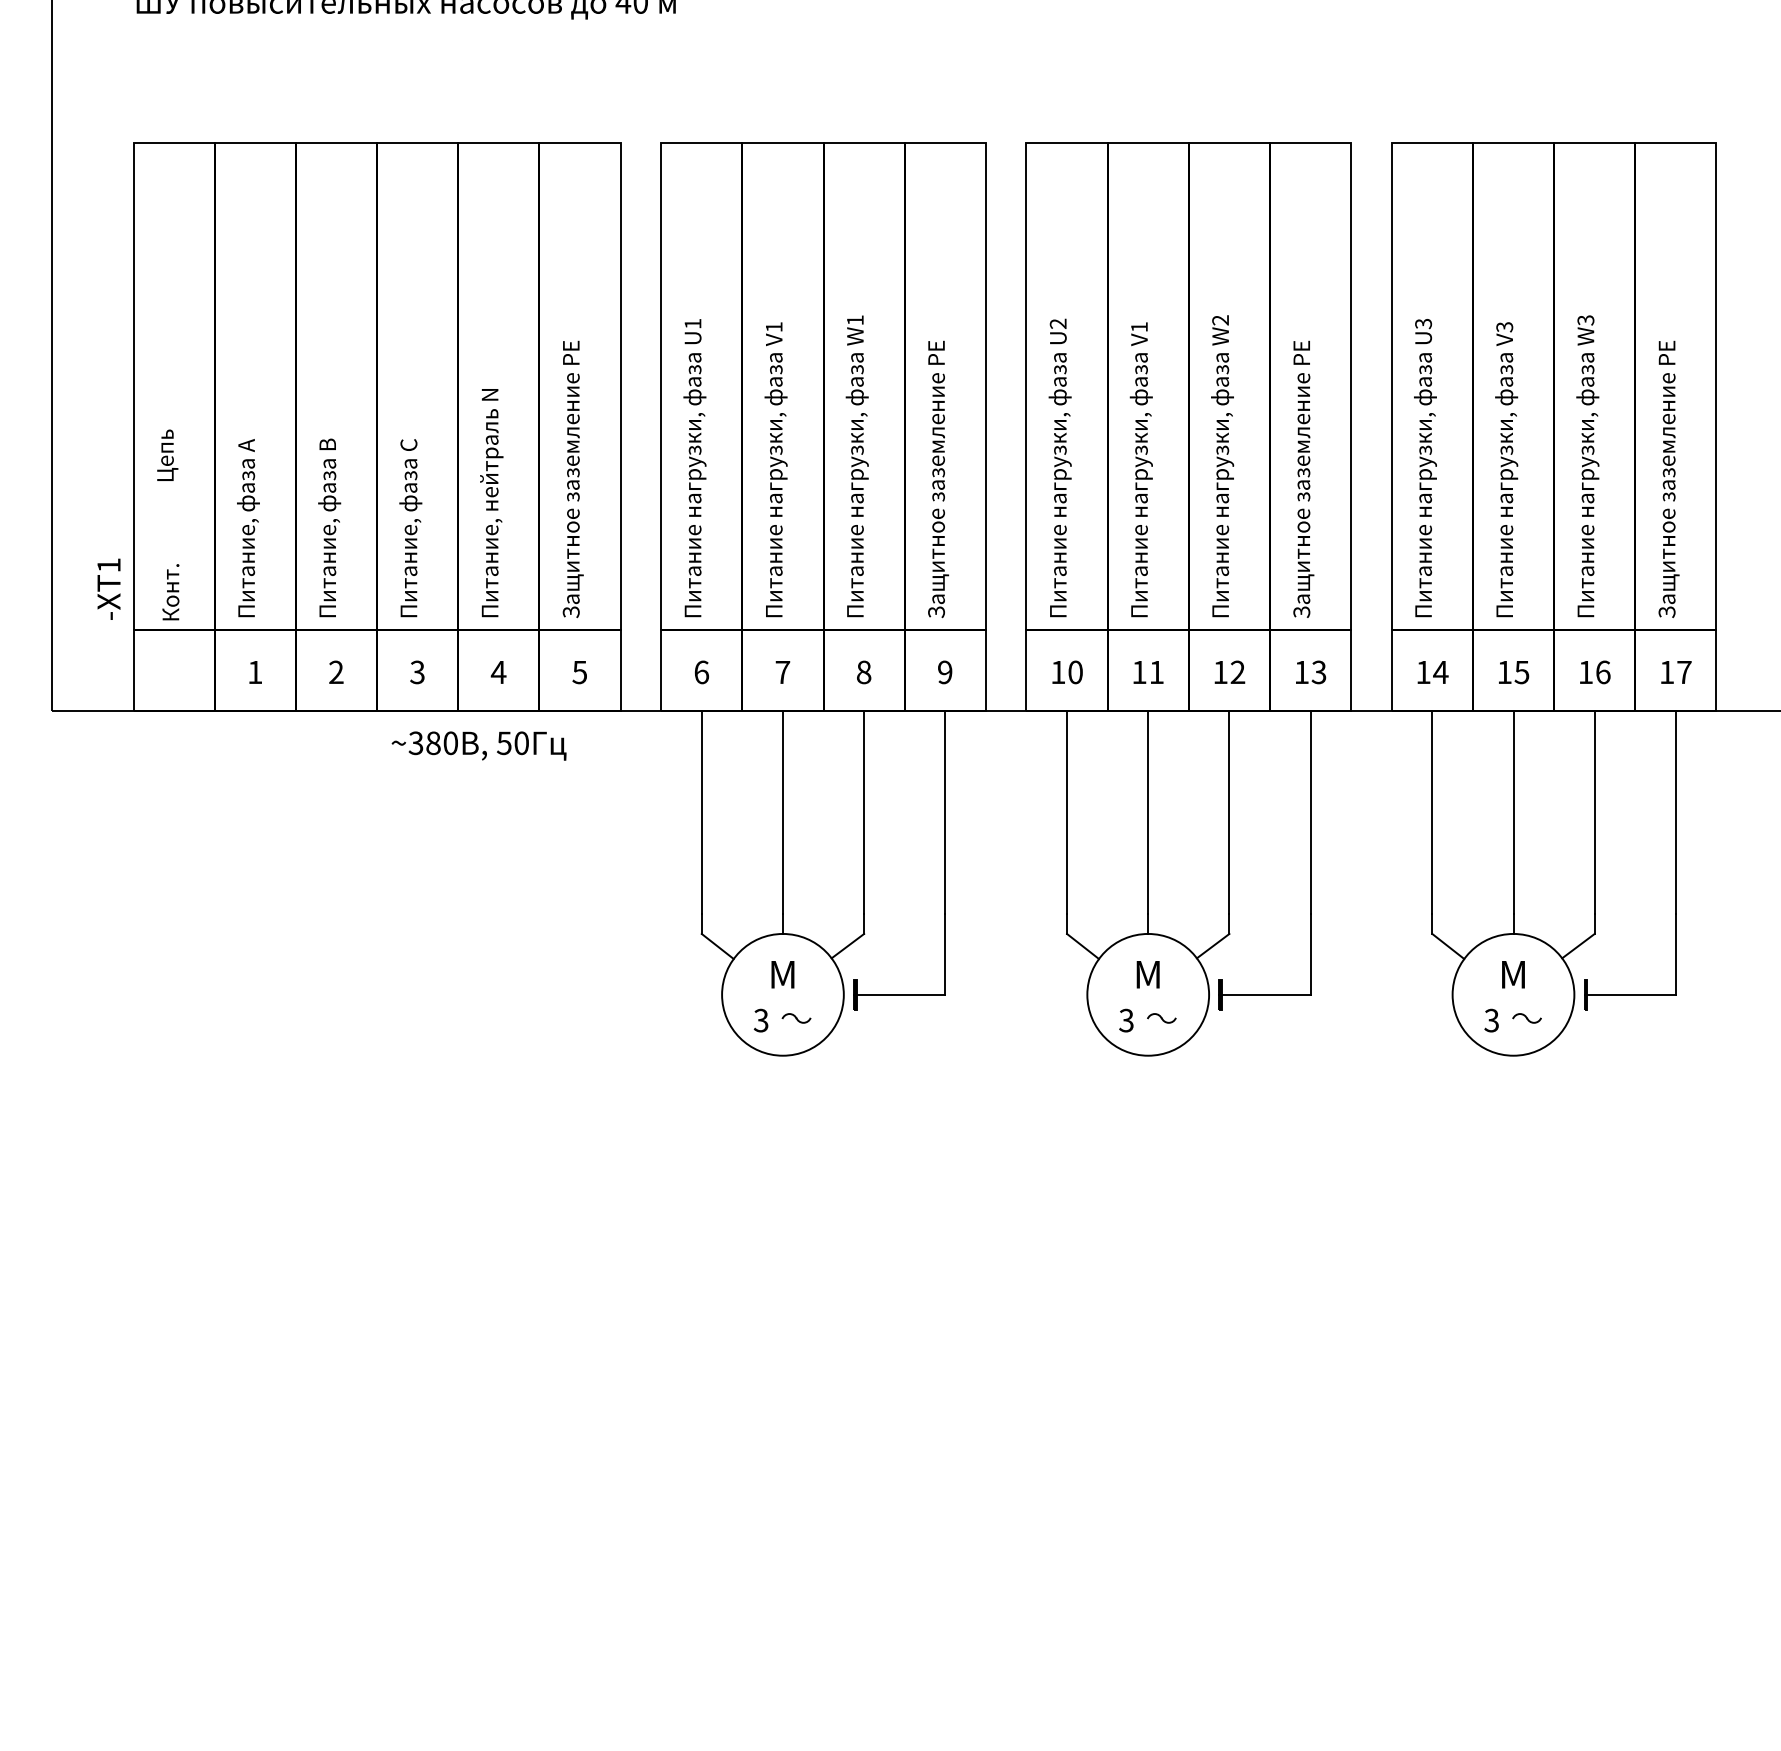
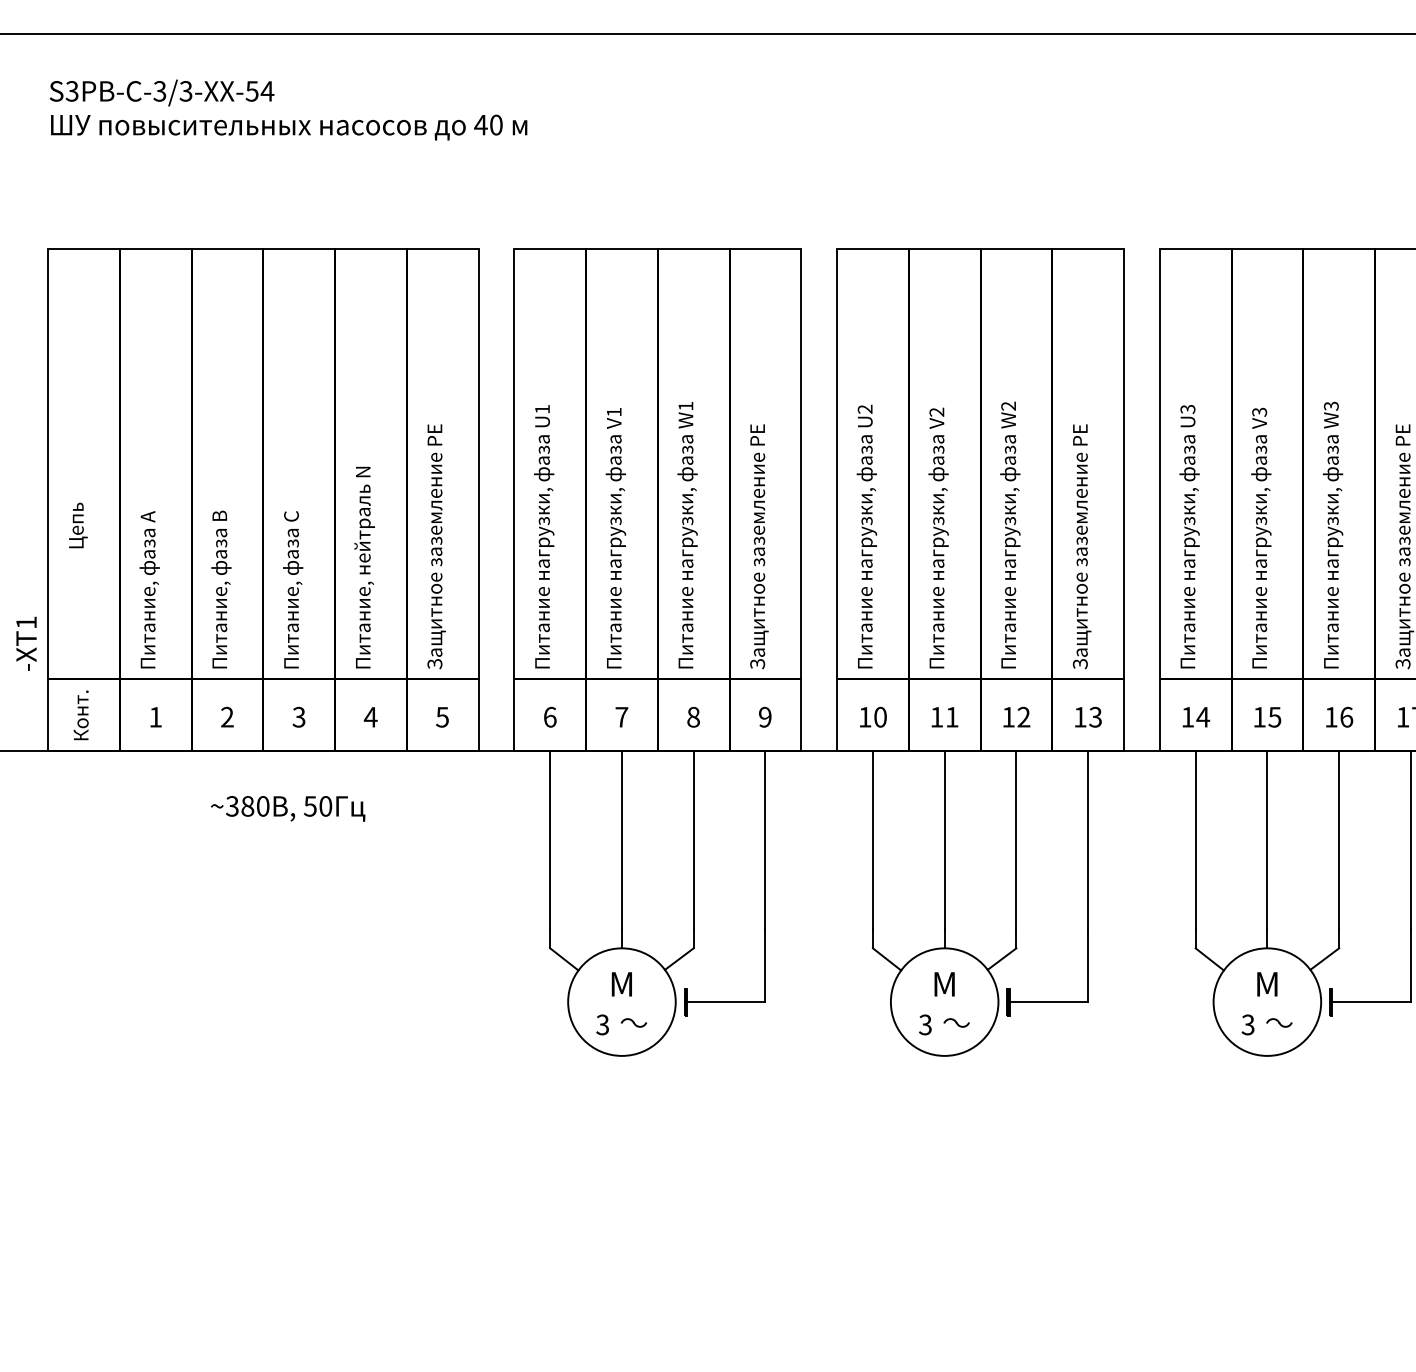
text: (1139, 327) -> (936, 412), V1 -> V2
text: (170, 592) -> (80, 715), moved
text: (478, 745) -> (287, 808), moved

